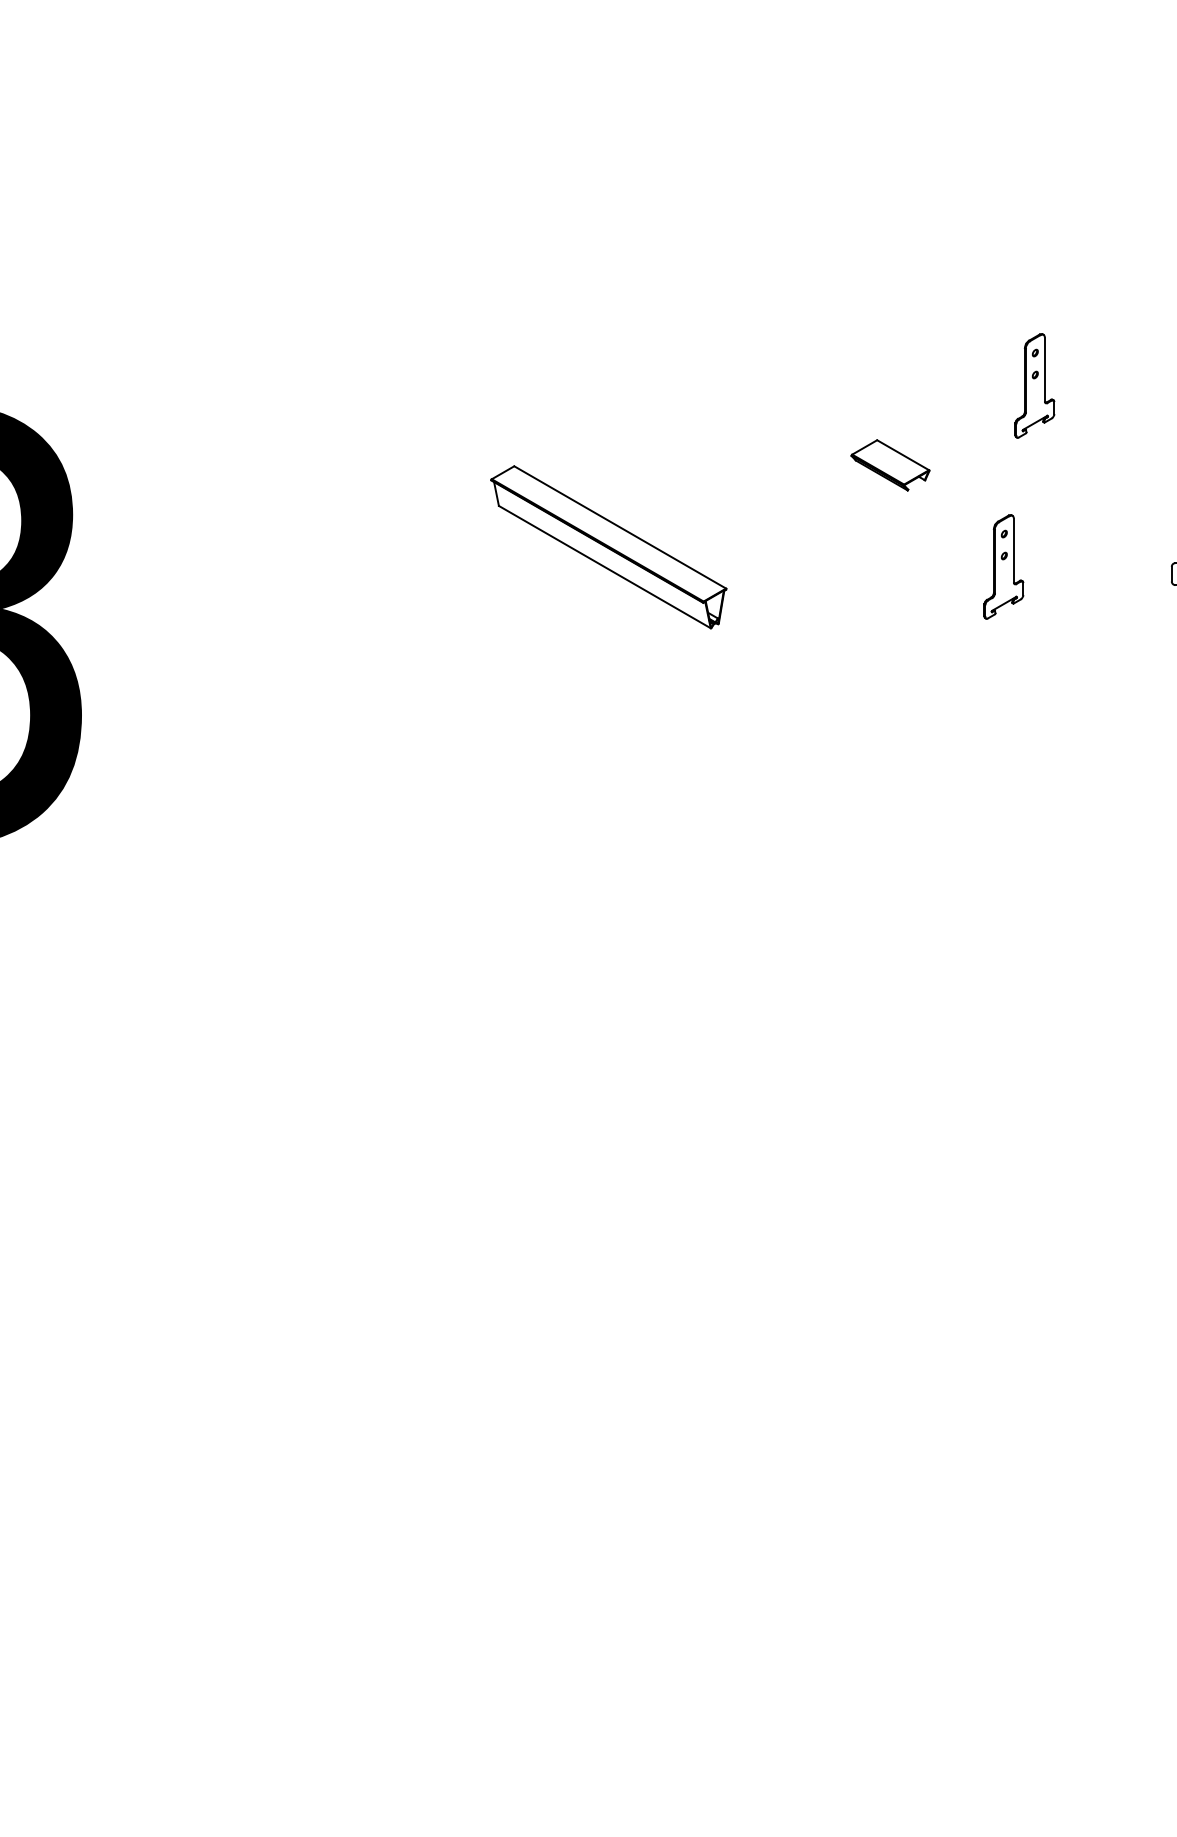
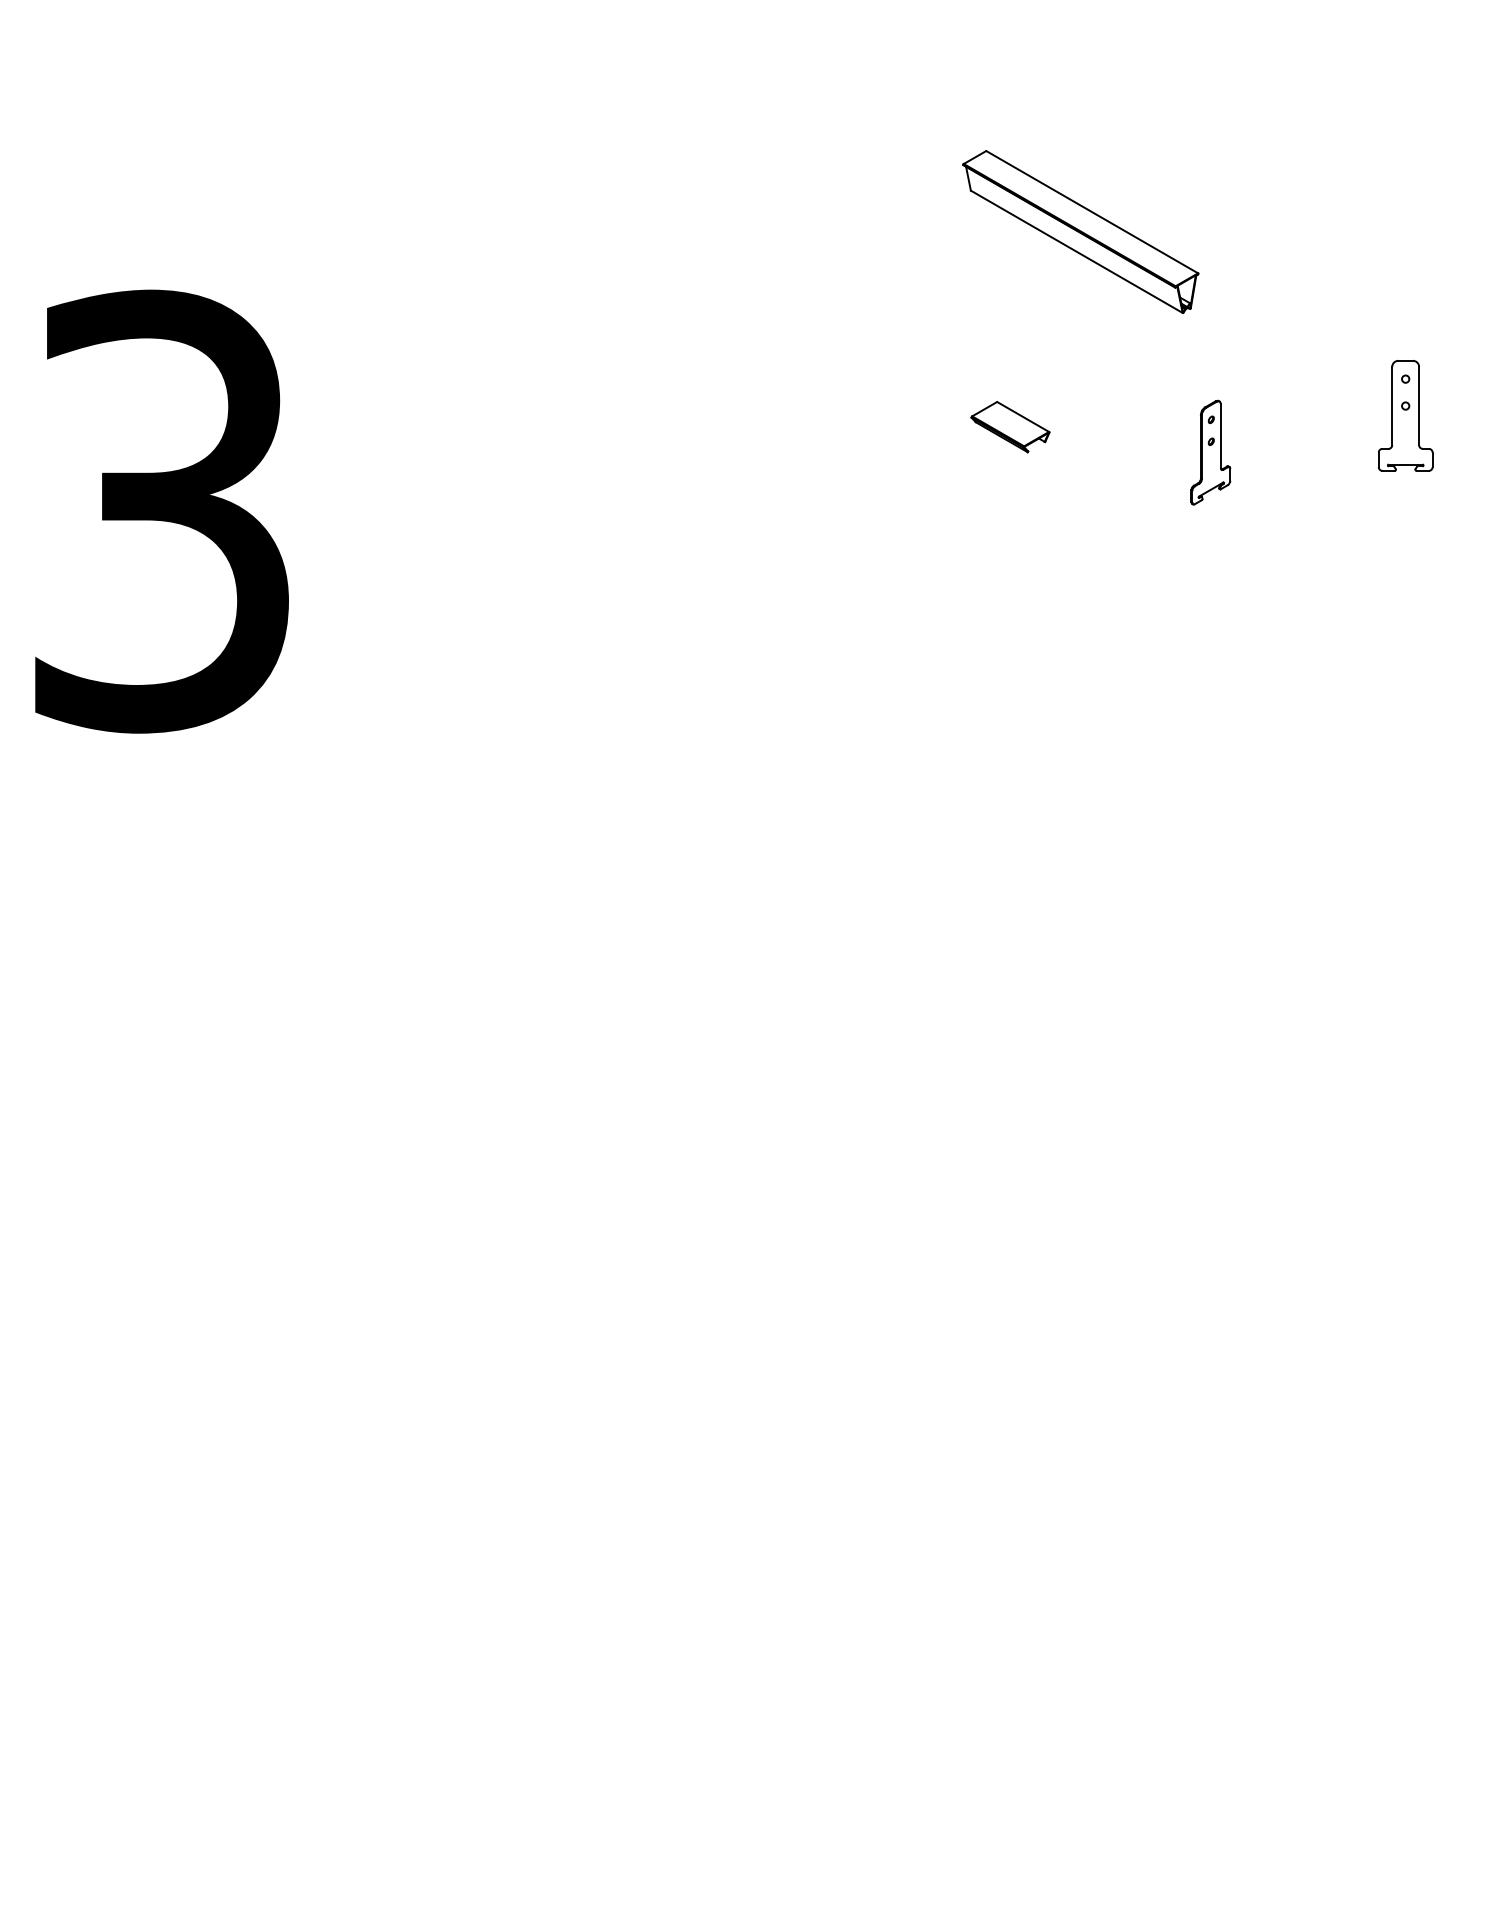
part: (1034, 385) -> (1241, 271), removed
part: (890, 465) -> (1010, 427), moved
part: (608, 546) -> (1080, 231), moved

